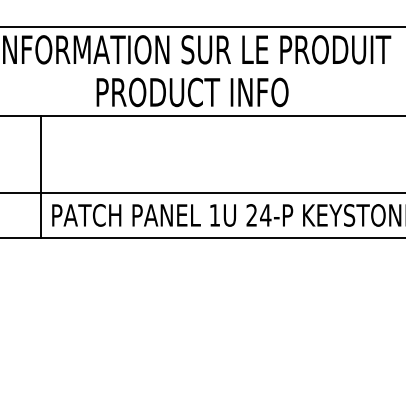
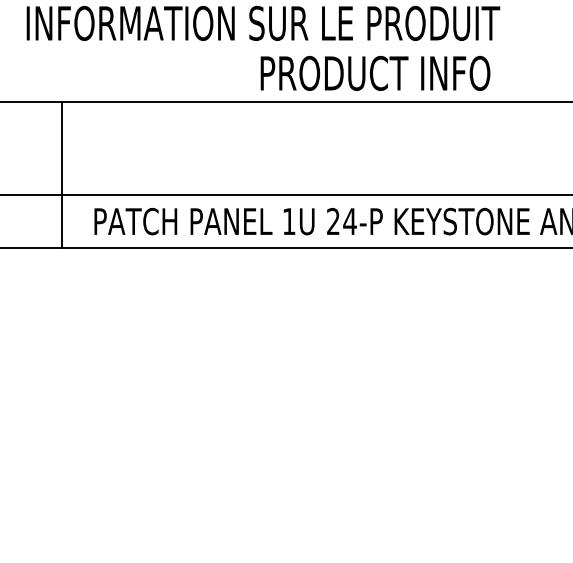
text: (192, 91) -> (375, 72), moved
line: (41, 176) -> (62, 175), moved

